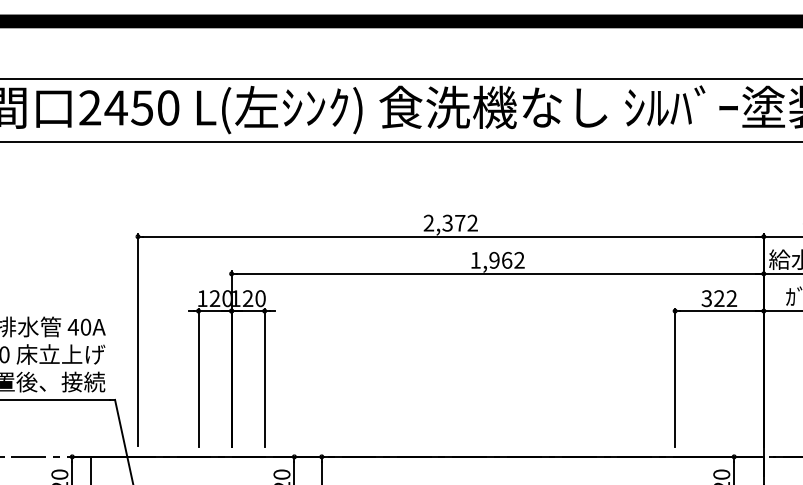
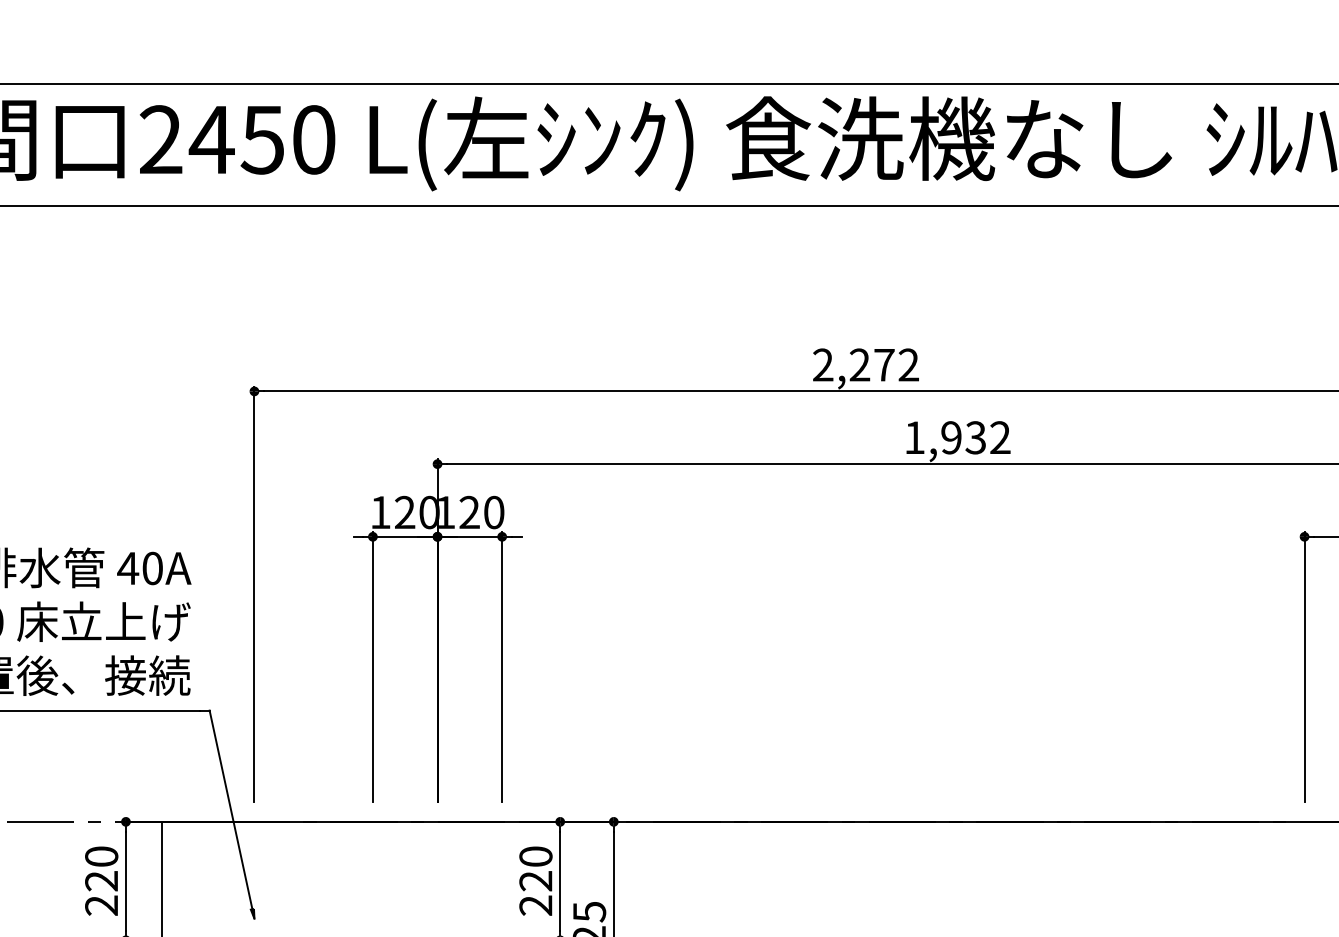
text: (447, 223) -> (859, 365), 2,372 -> 2,272
text: (506, 259) -> (974, 436), 1,962 -> 1,932

